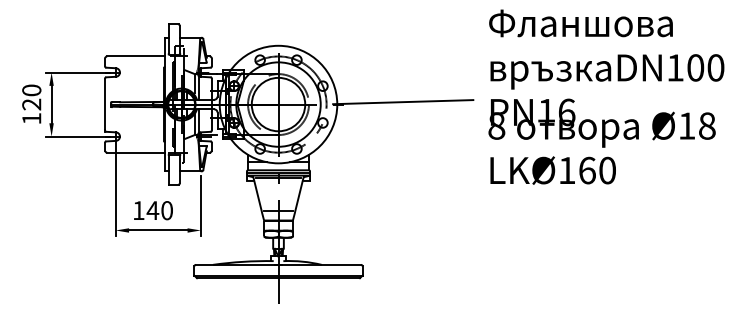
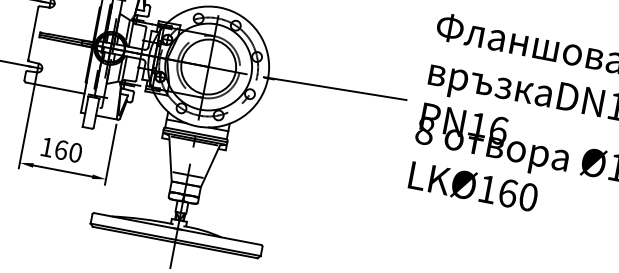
text: (152, 210) -> (60, 149), 140 -> 160

